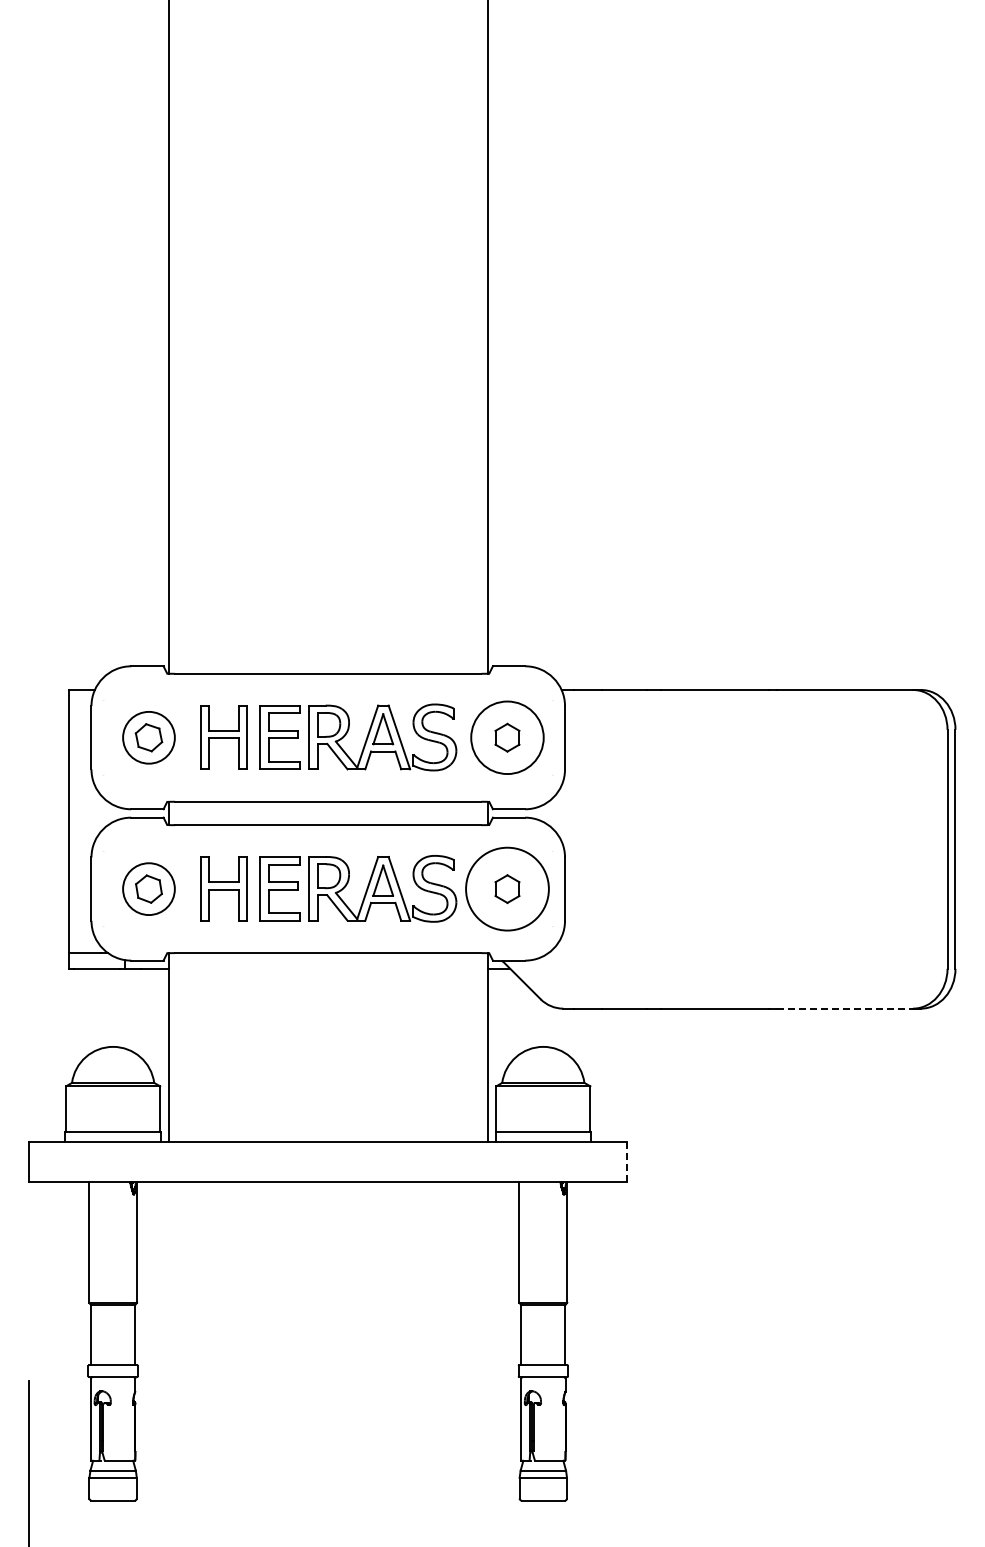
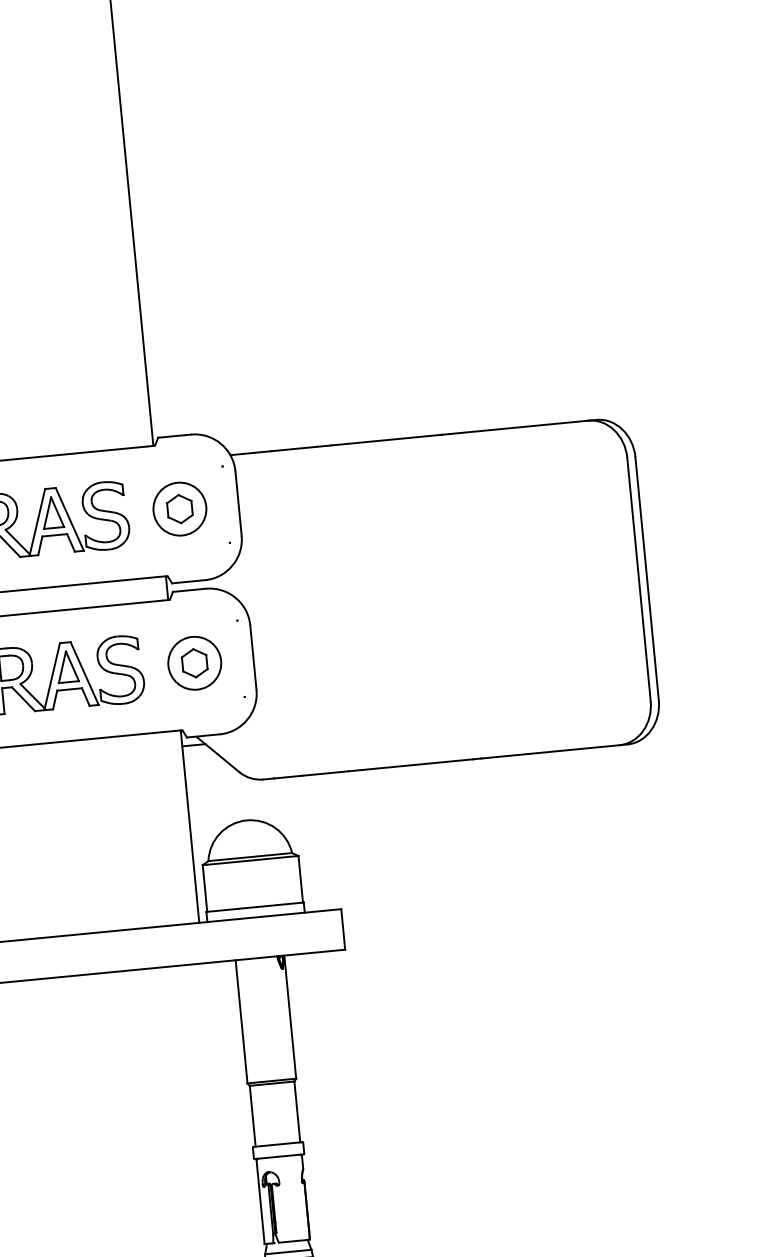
circle: (507, 737) -> (179, 508), size x0.71
circle: (507, 889) -> (194, 663), size x0.62
line: (845, 1008) -> (550, 751), dashed -> solid
line: (626, 1162) -> (342, 930), dashed -> solid

